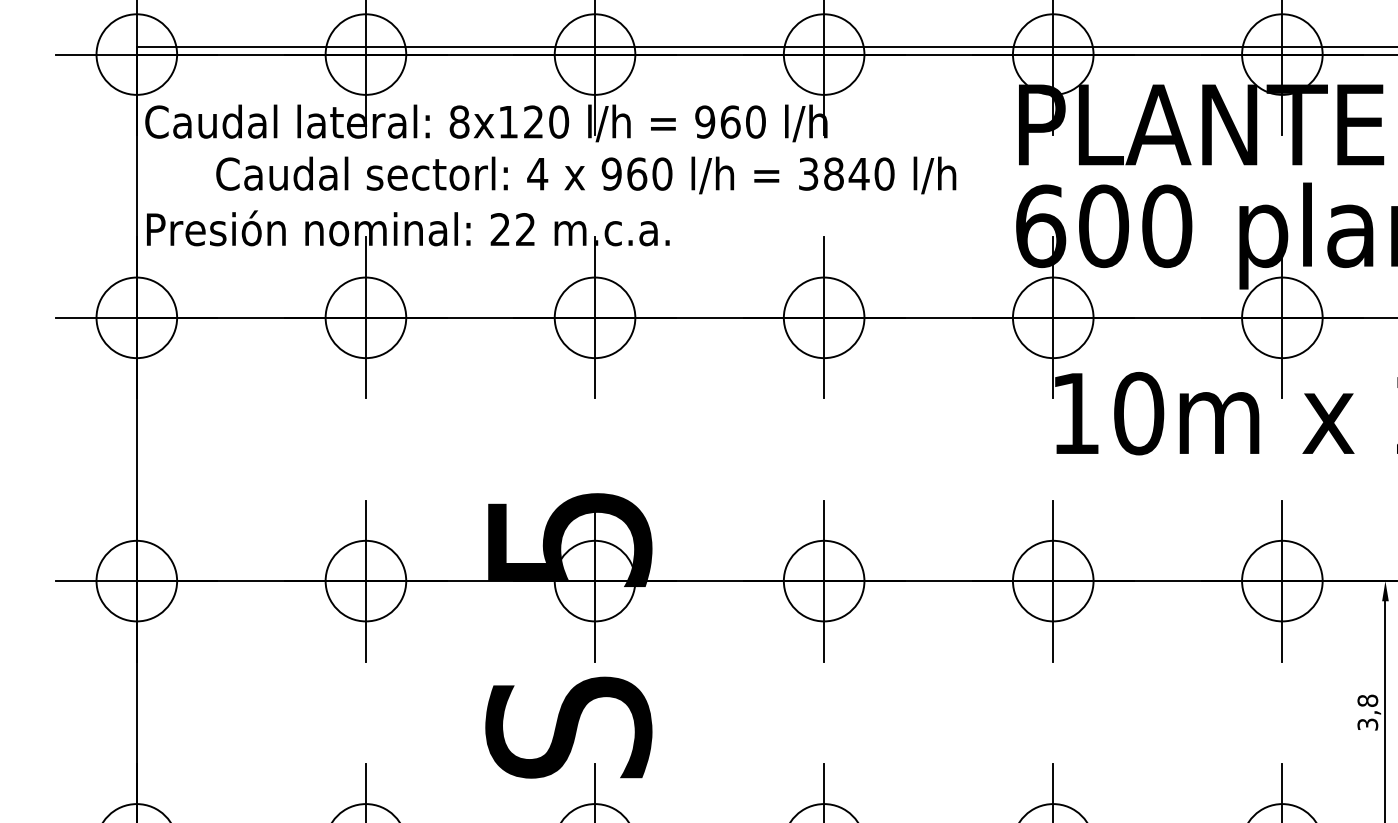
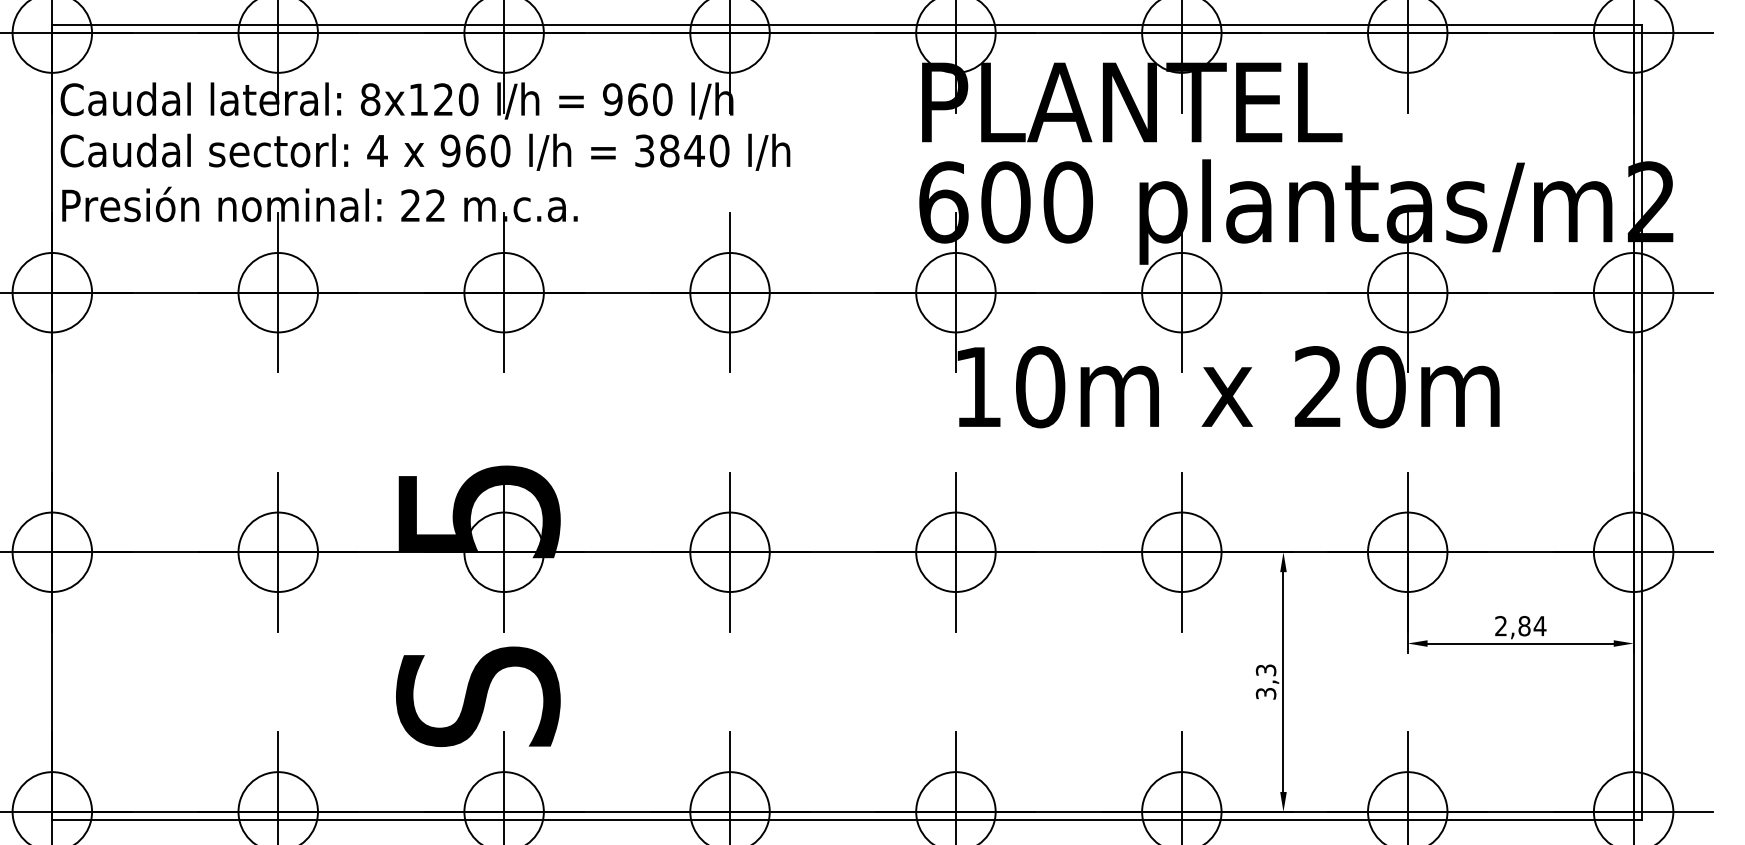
text: (586, 174) -> (425, 151), moved
text: (1368, 701) -> (1266, 670), 3,8 -> 3,3

